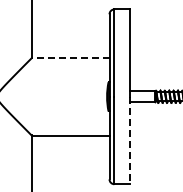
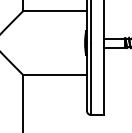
line: (70, 57) -> (54, 10), dashed -> solid
line: (130, 140) -> (104, 79), dashed -> solid

